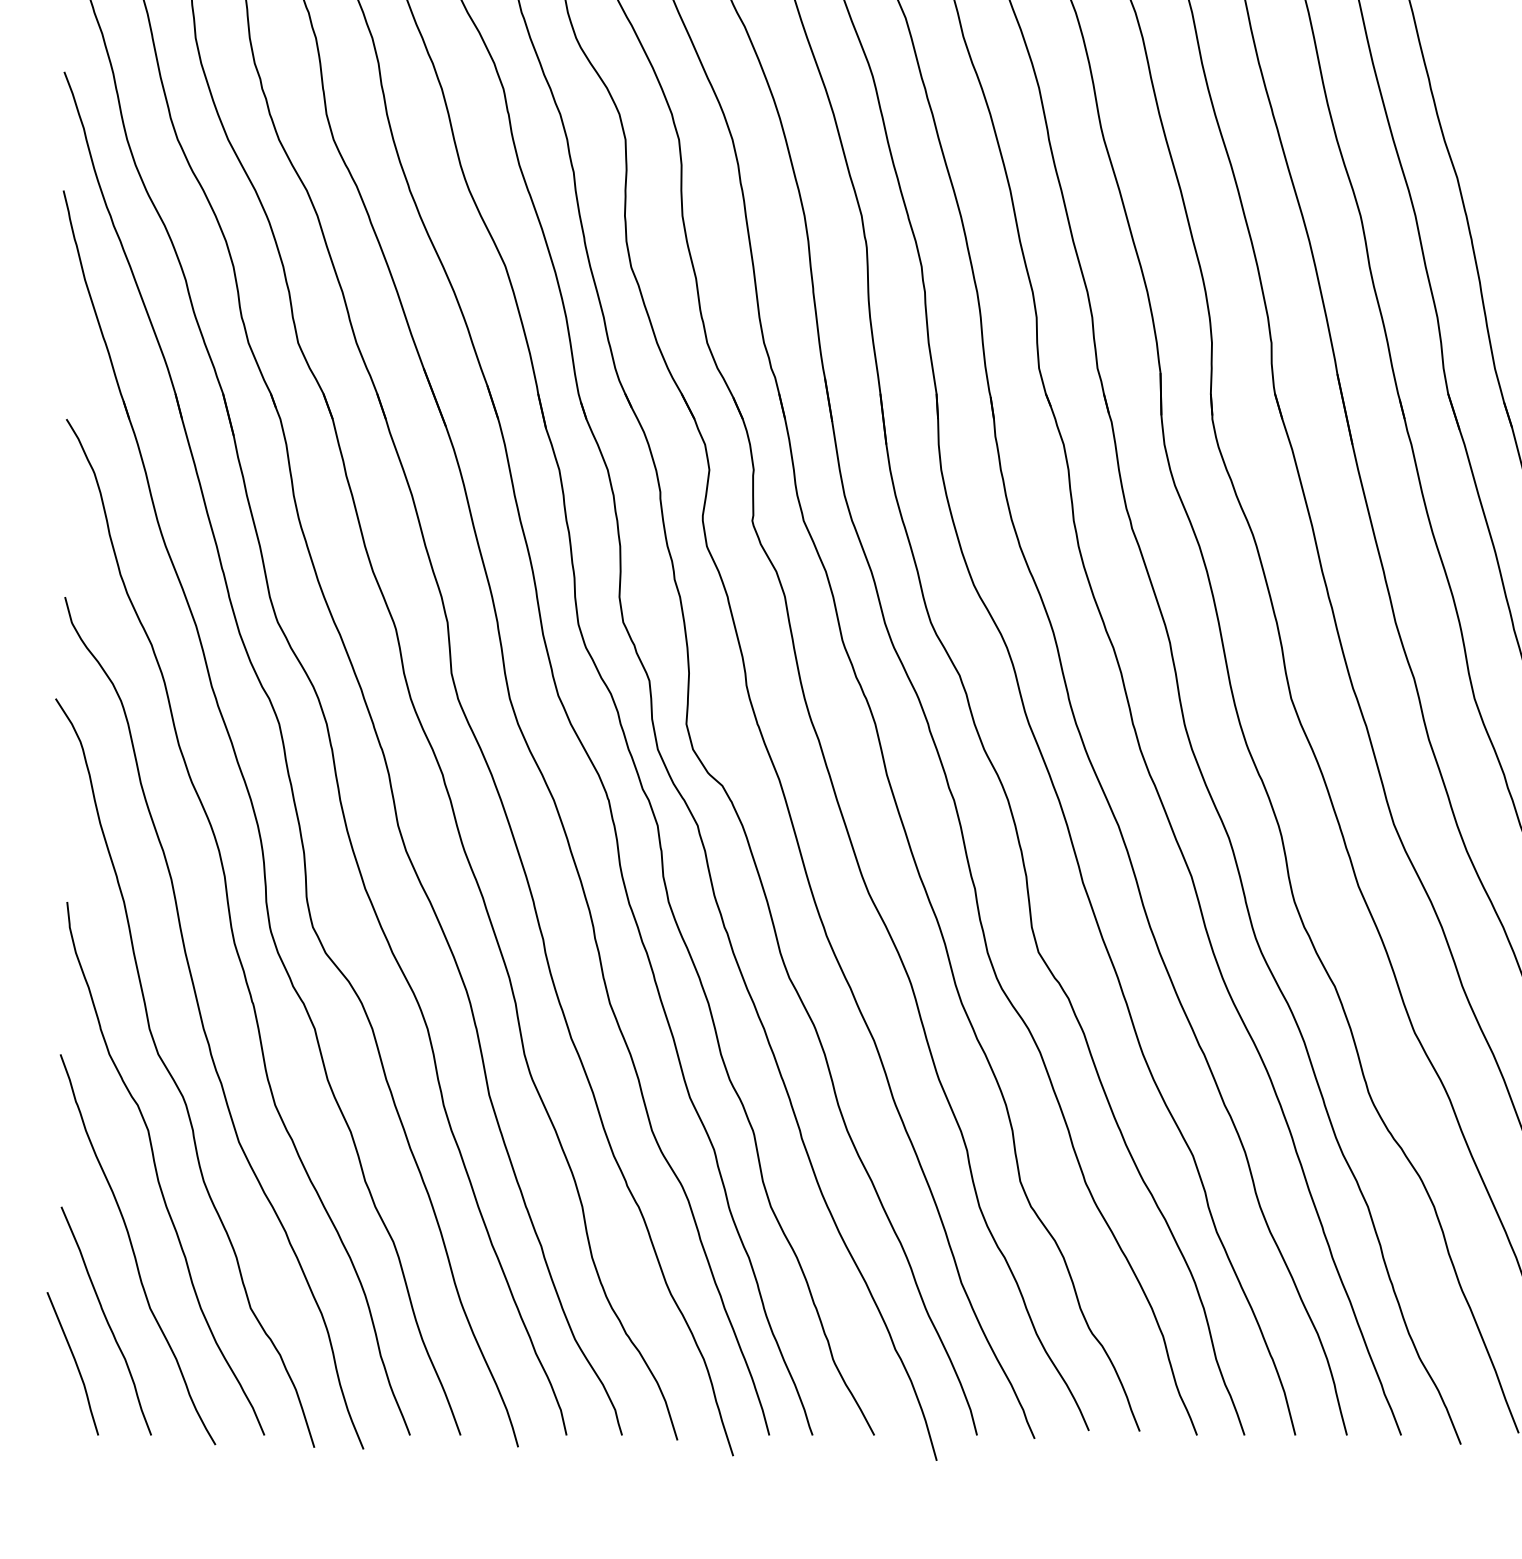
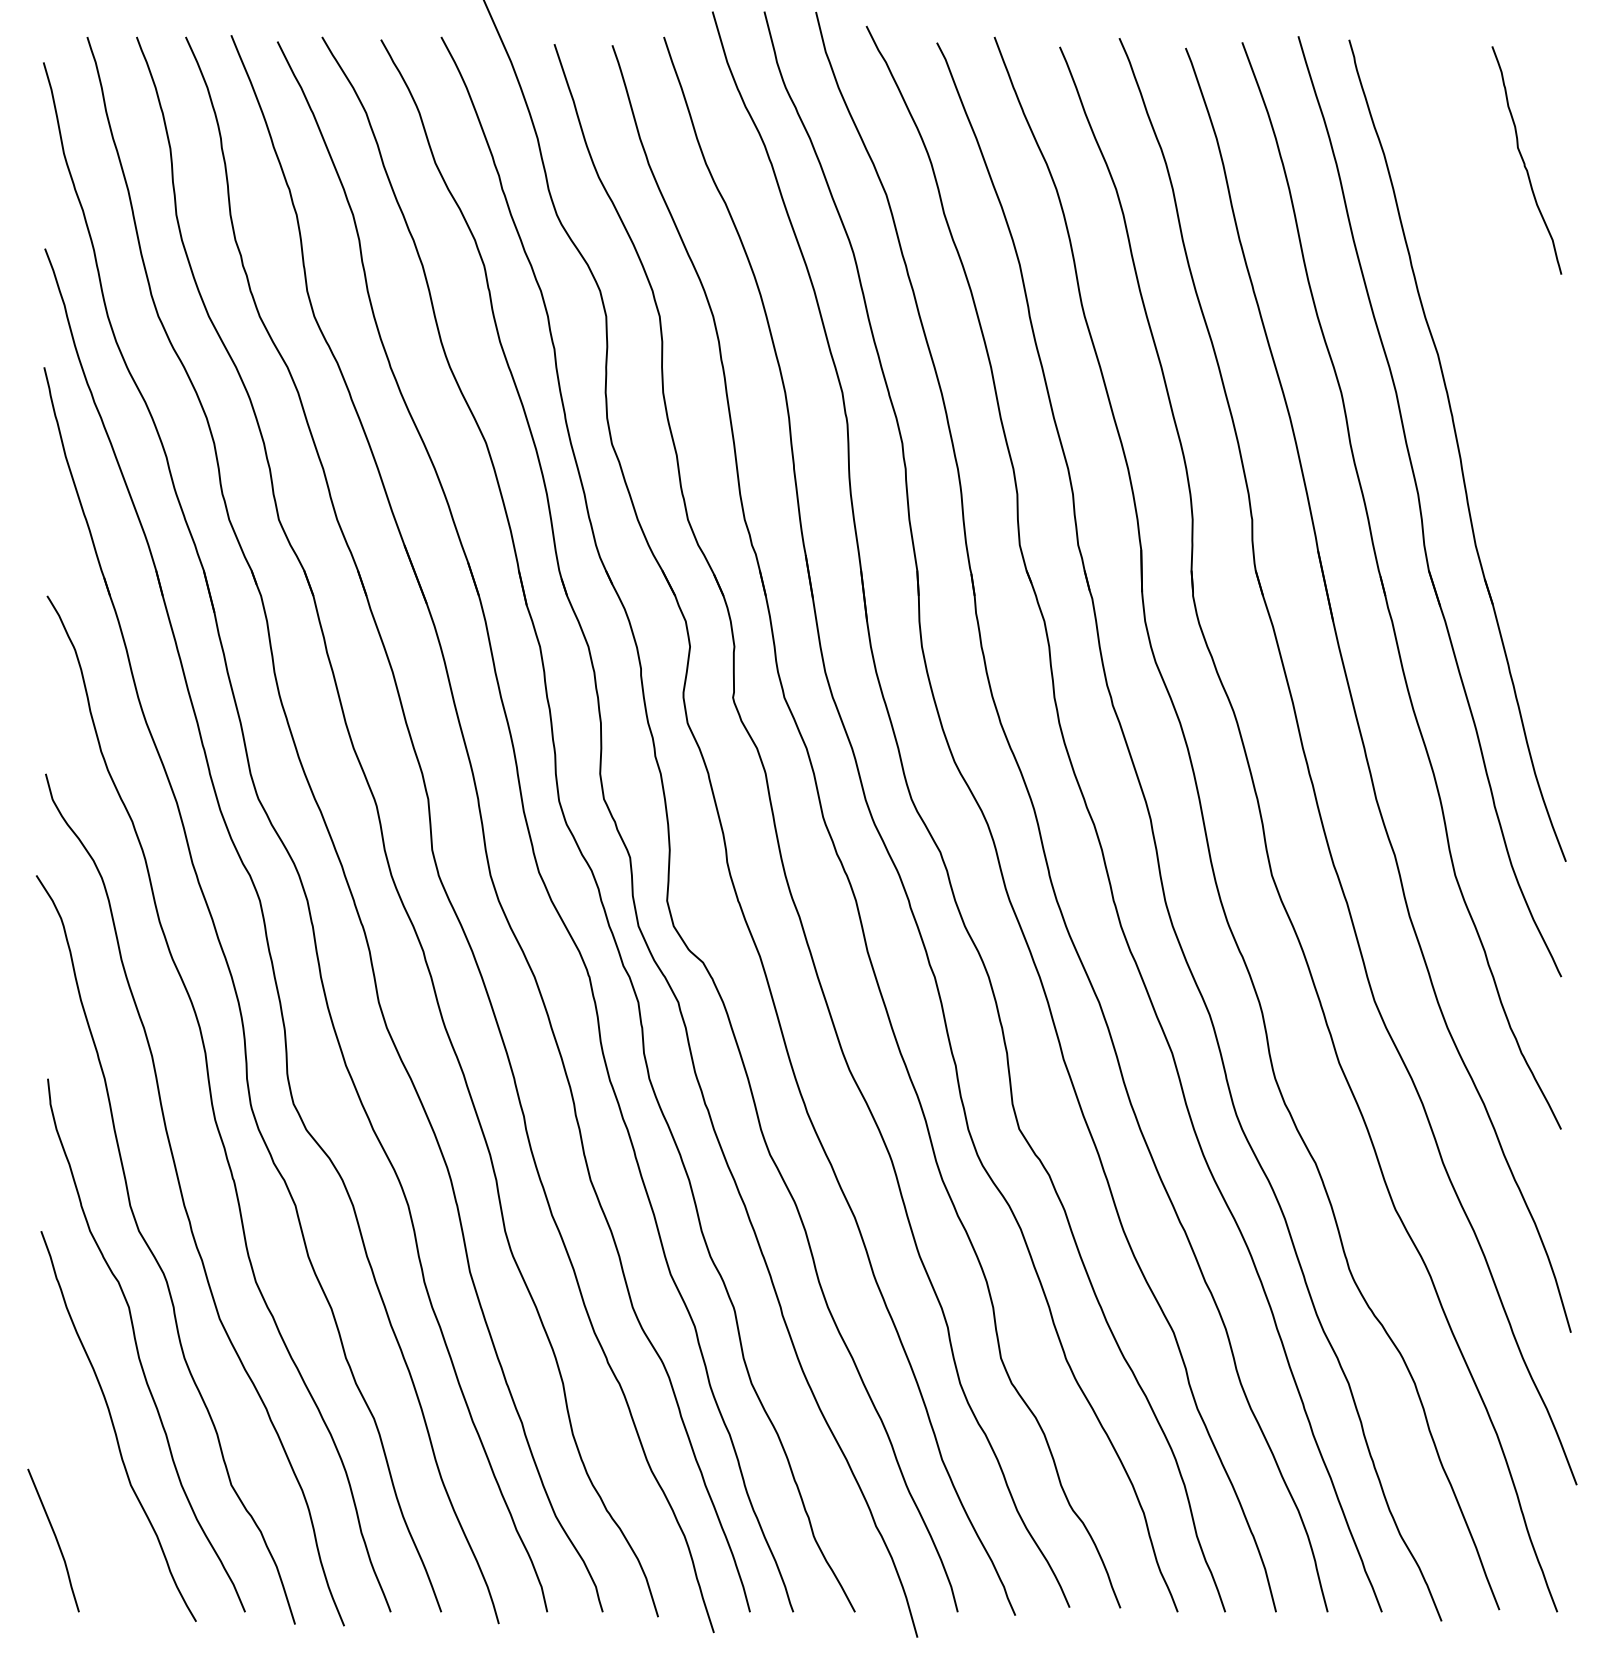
curve: (105, 1320) -> (86, 1497), removed

